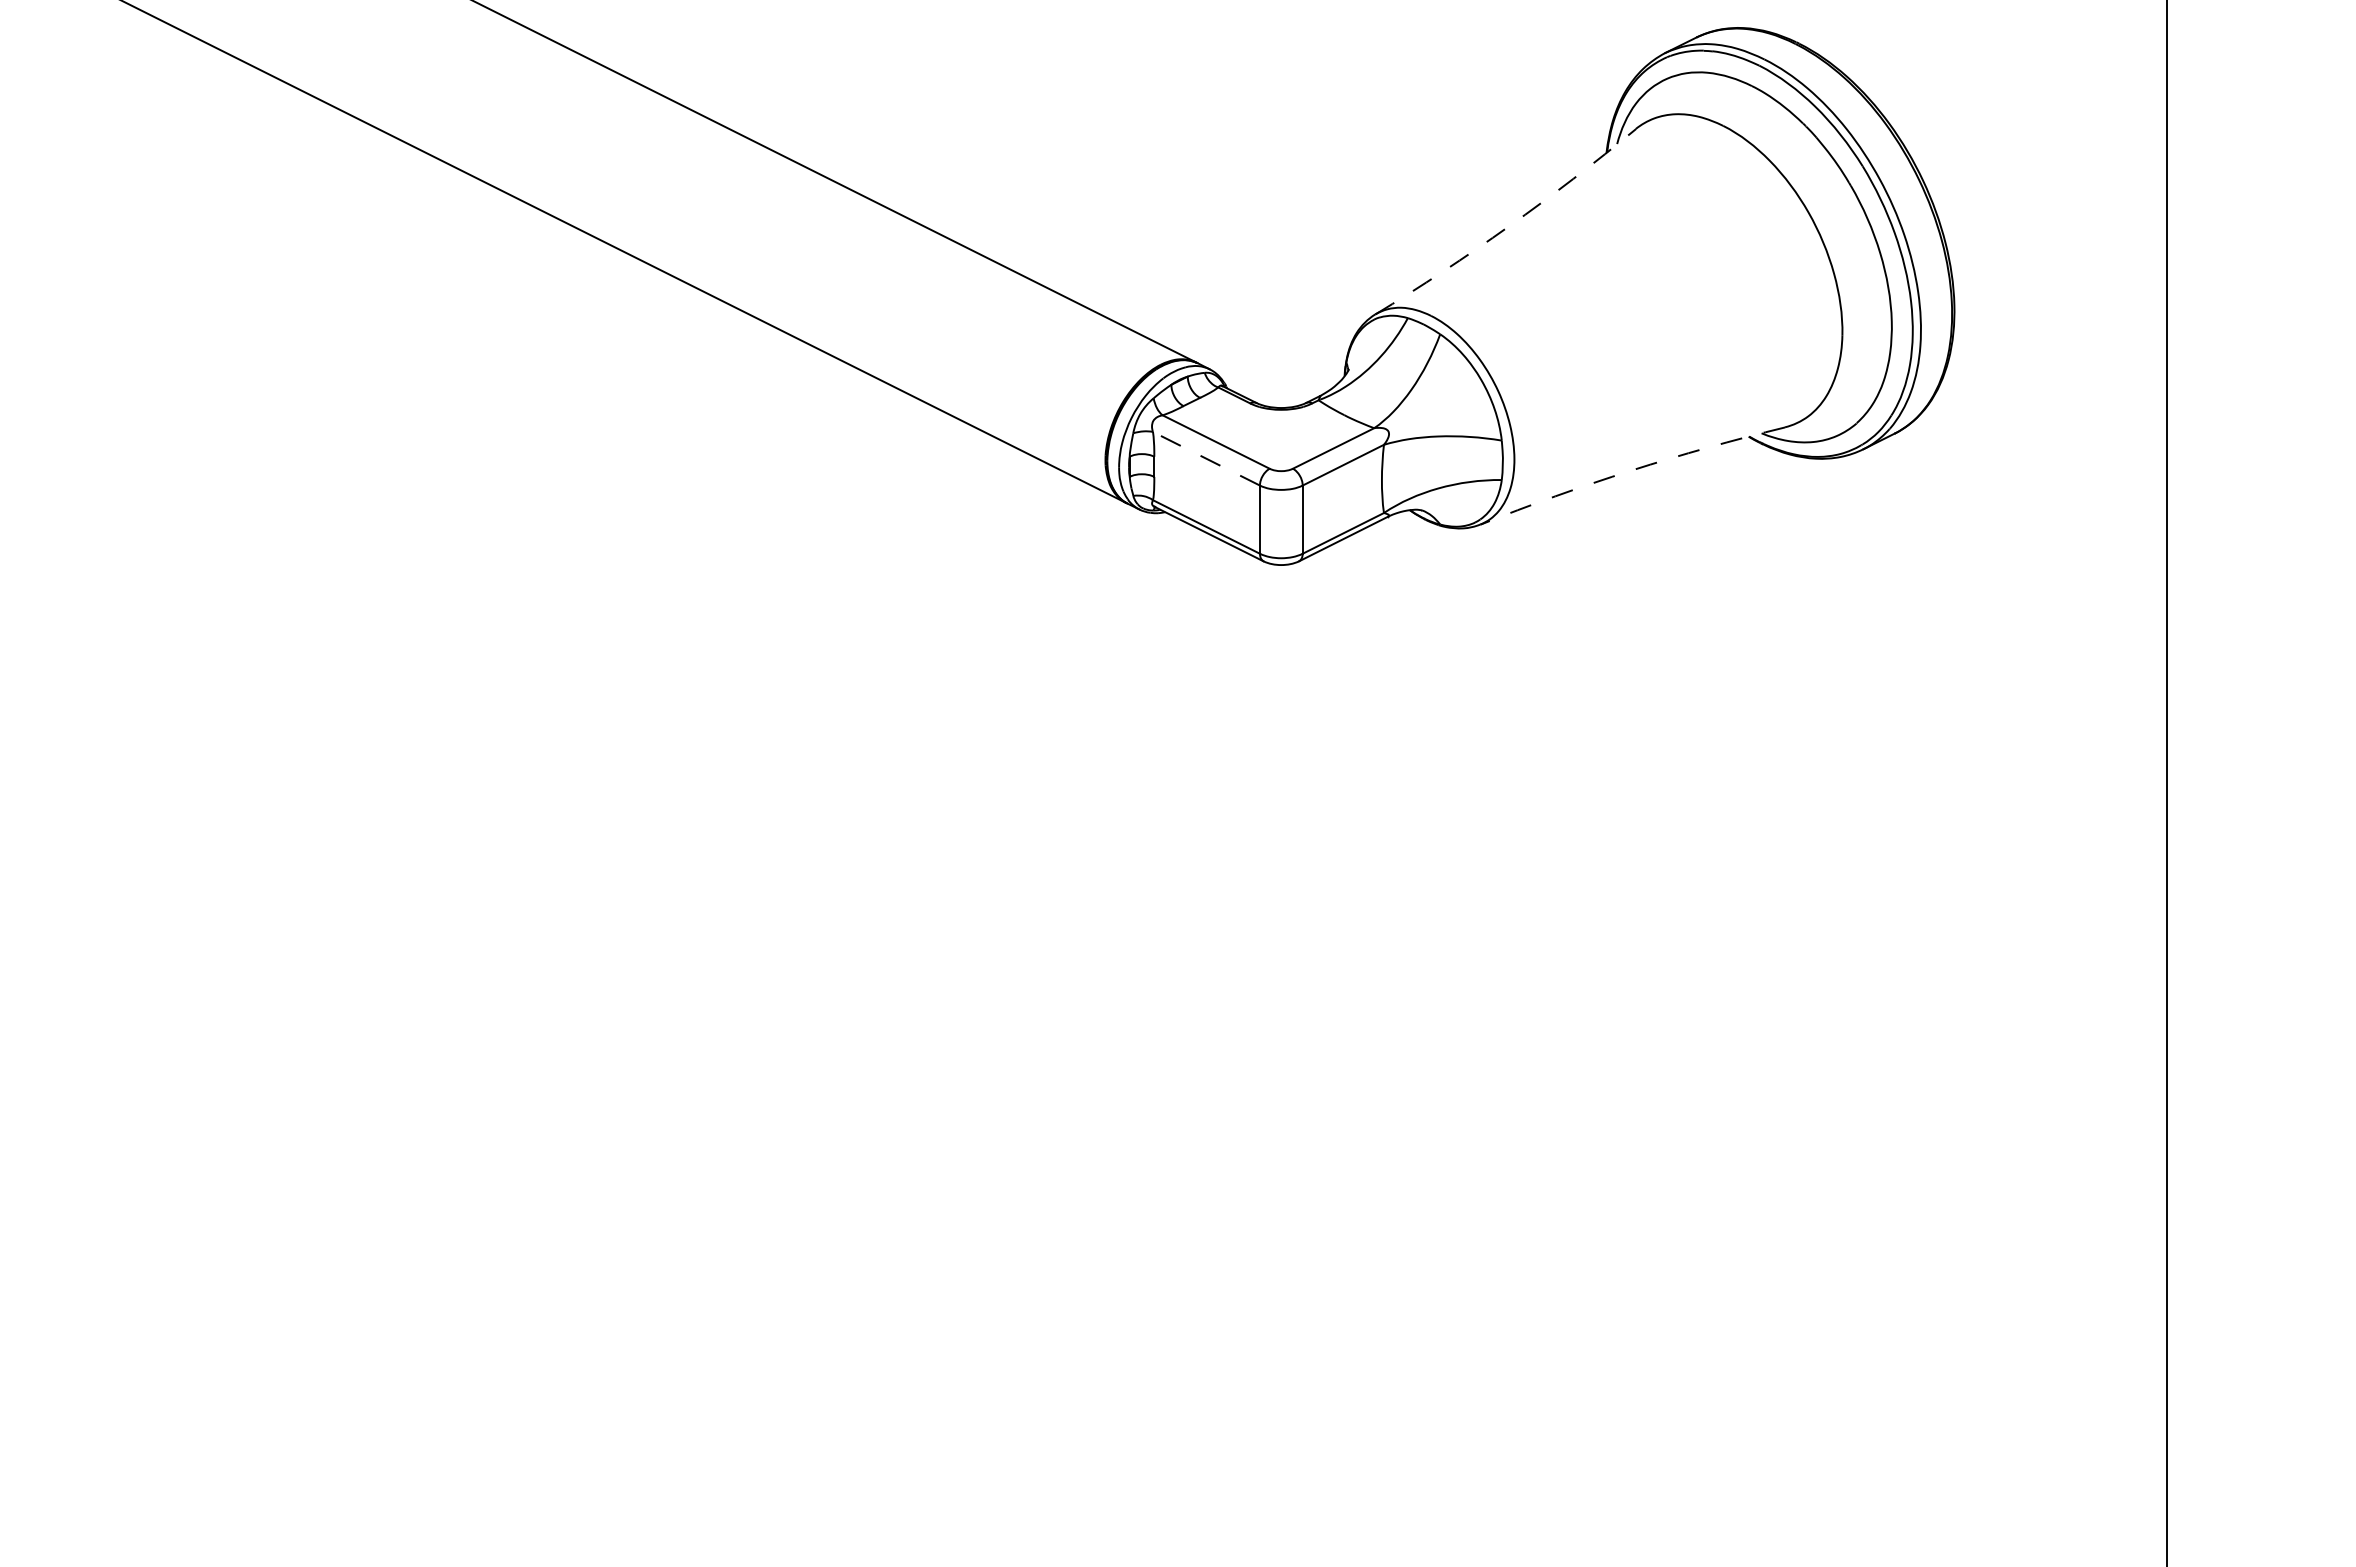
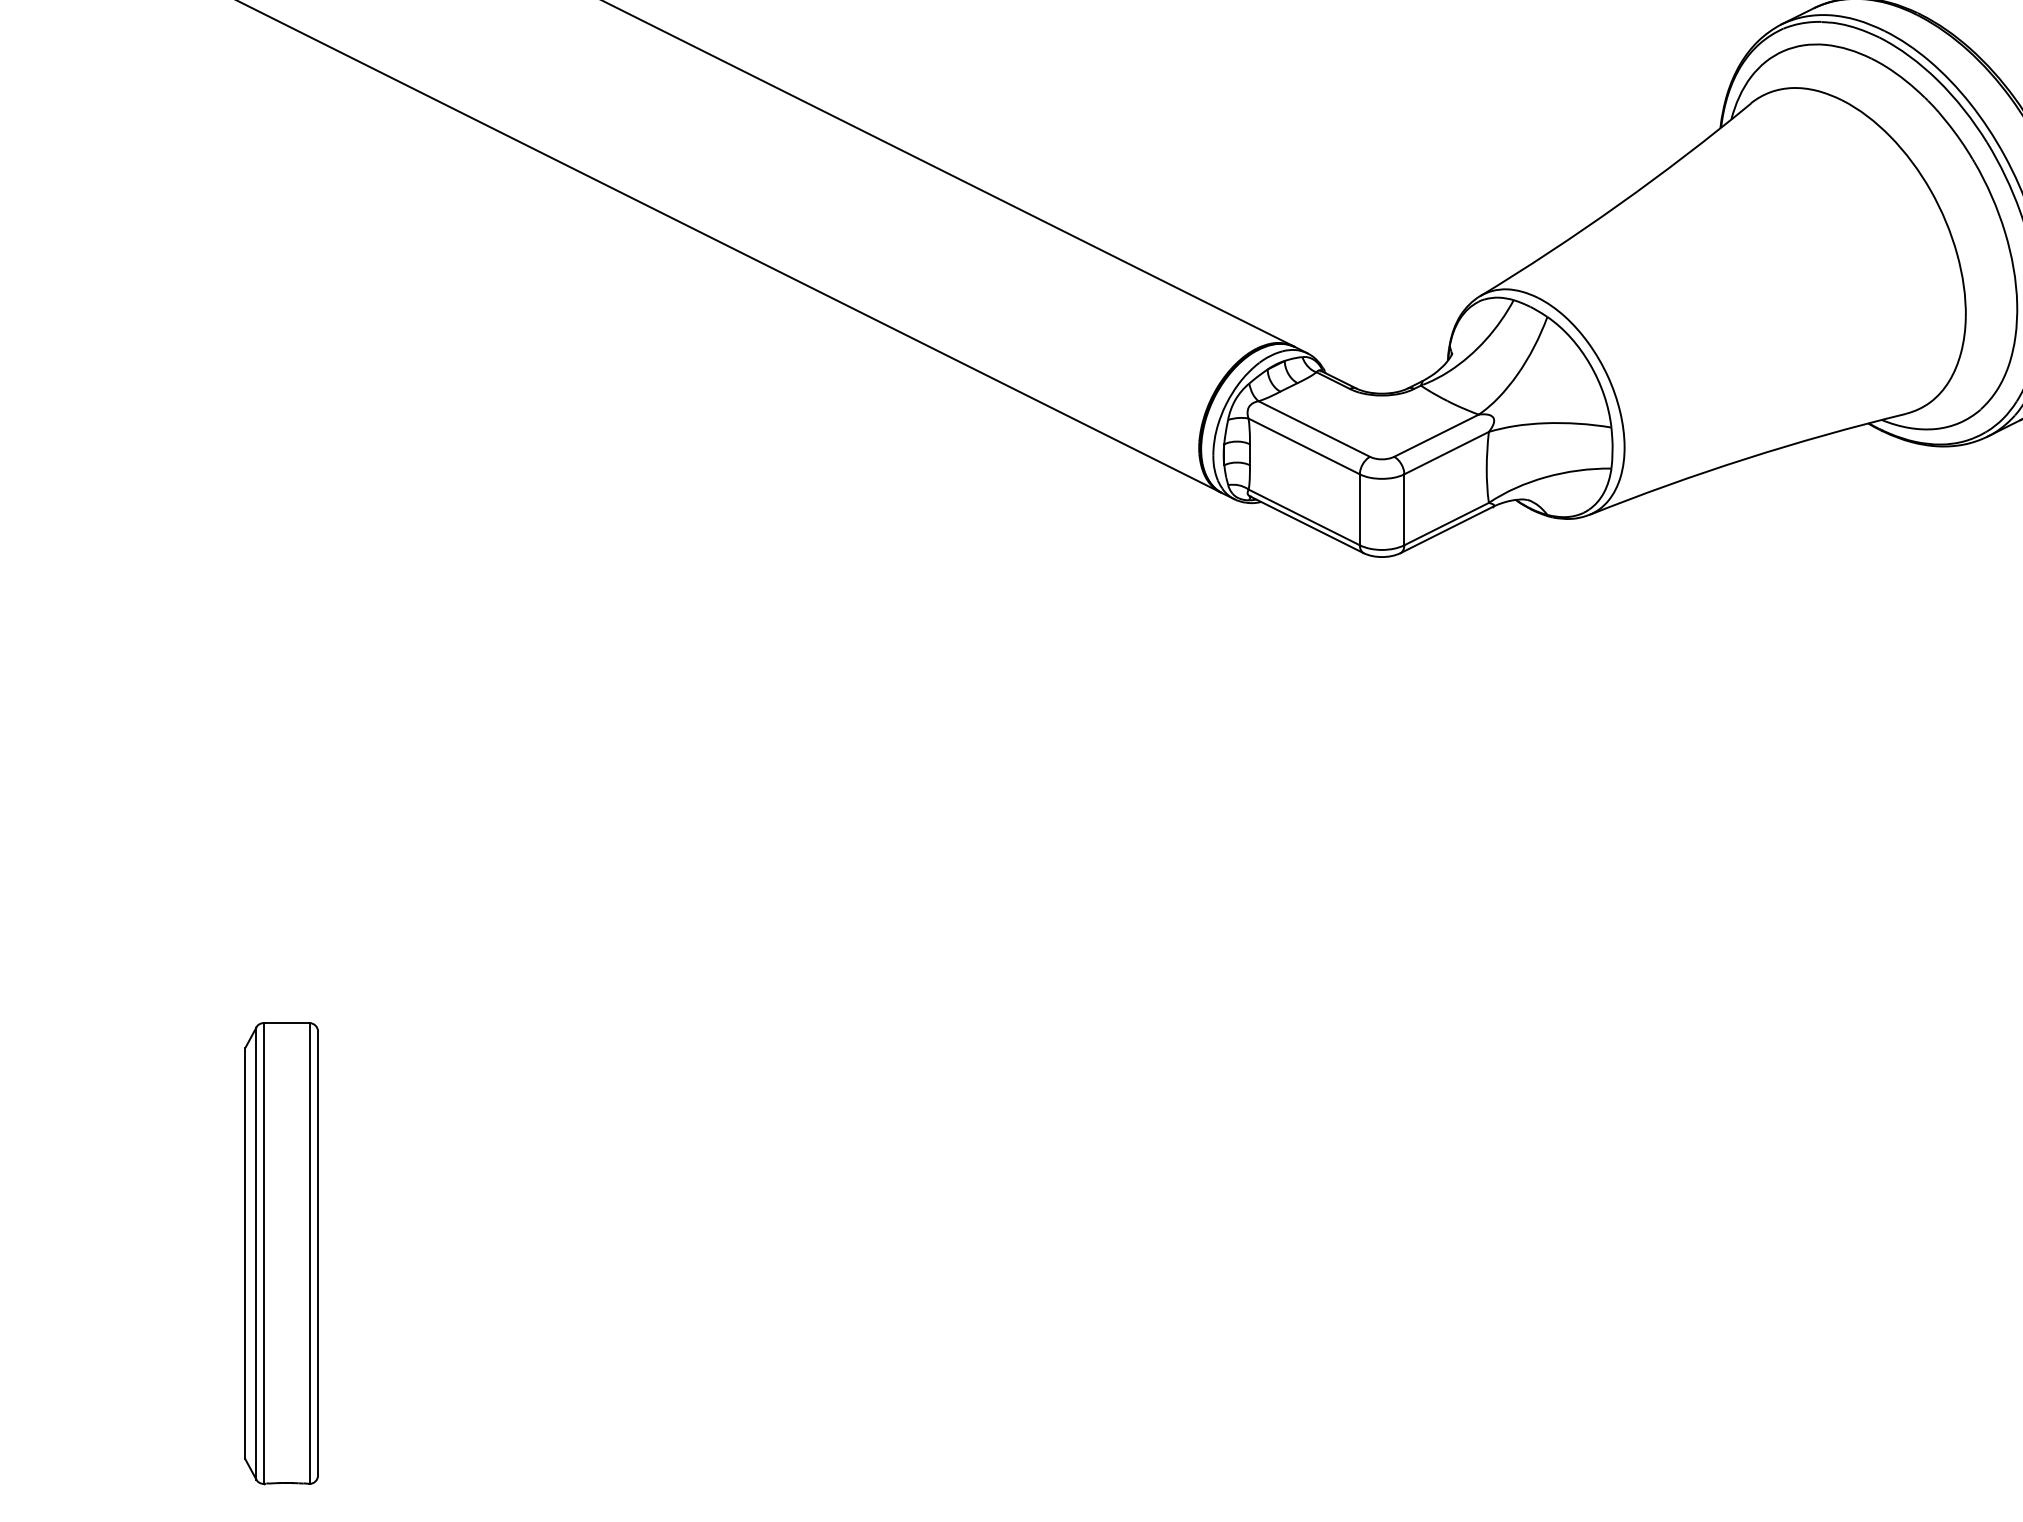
arc: (1508, 226) -> (1618, 204), dashed -> solid
line: (1206, 458) -> (1304, 446), dashed -> solid
arc: (1631, 470) -> (1746, 458), dashed -> solid
part: (223, 1234) -> (281, 1253), added

